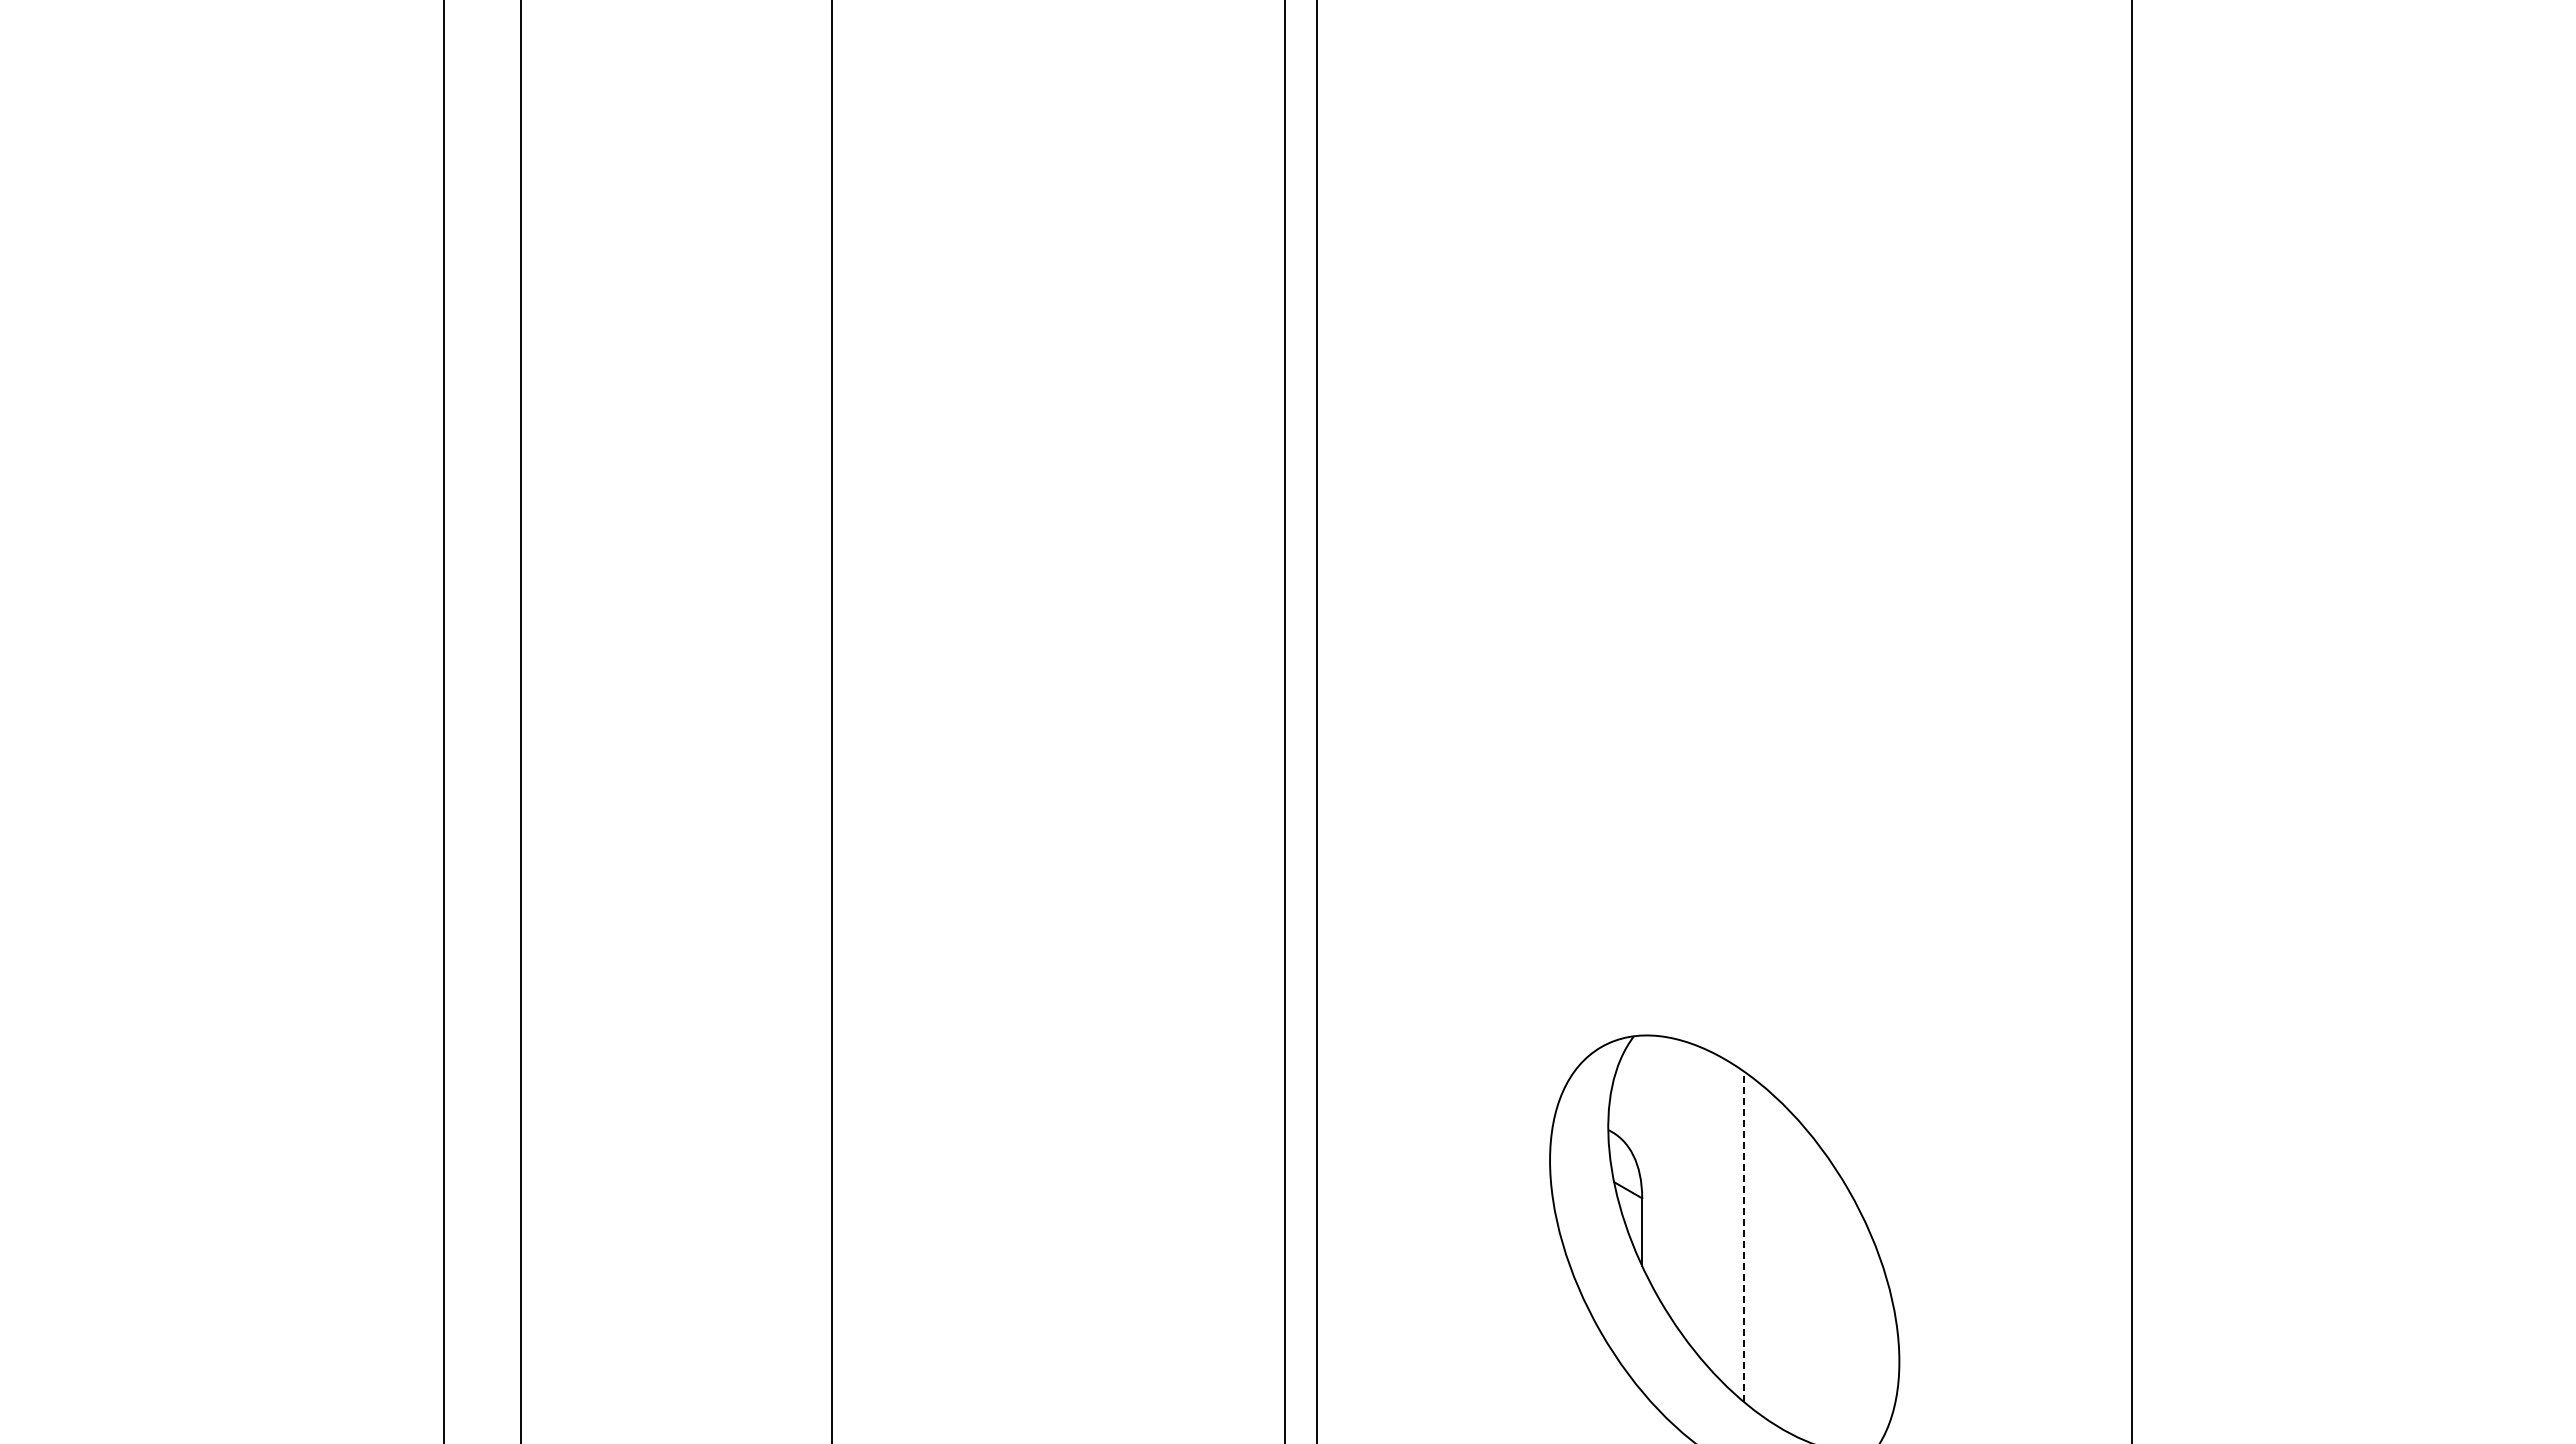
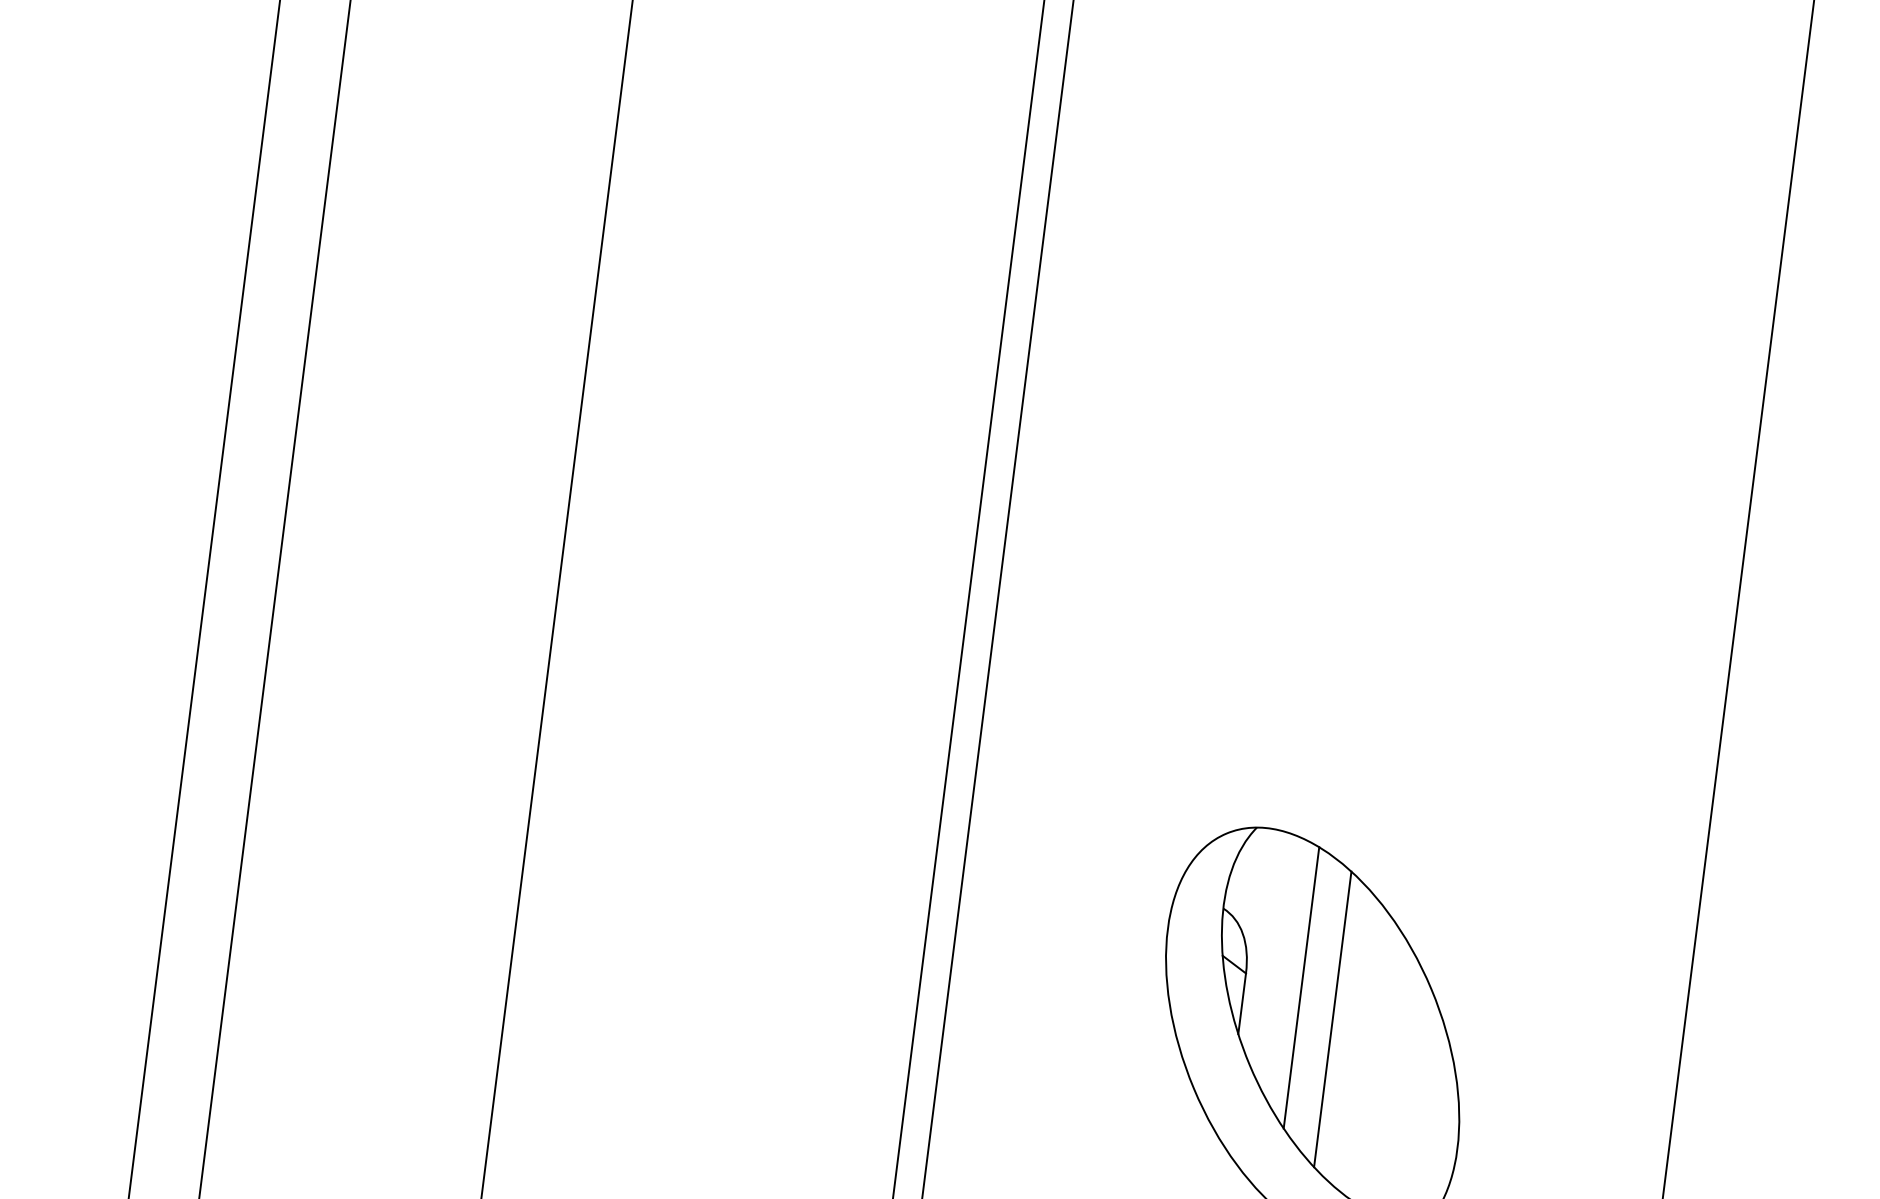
line: (1705, 1206) -> (1301, 987), added
line: (1744, 1236) -> (1333, 1019), dashed -> solid

